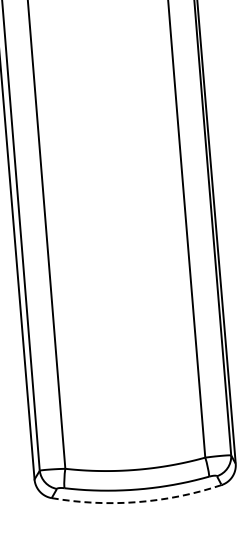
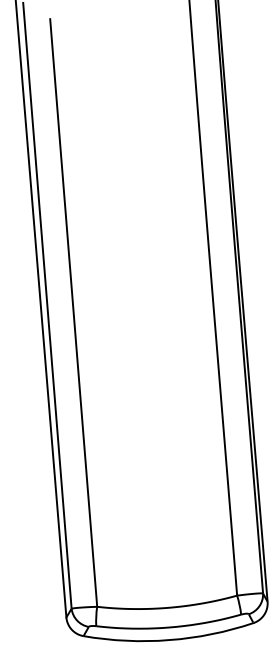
arc: (137, 502) -> (169, 640), dashed -> solid

